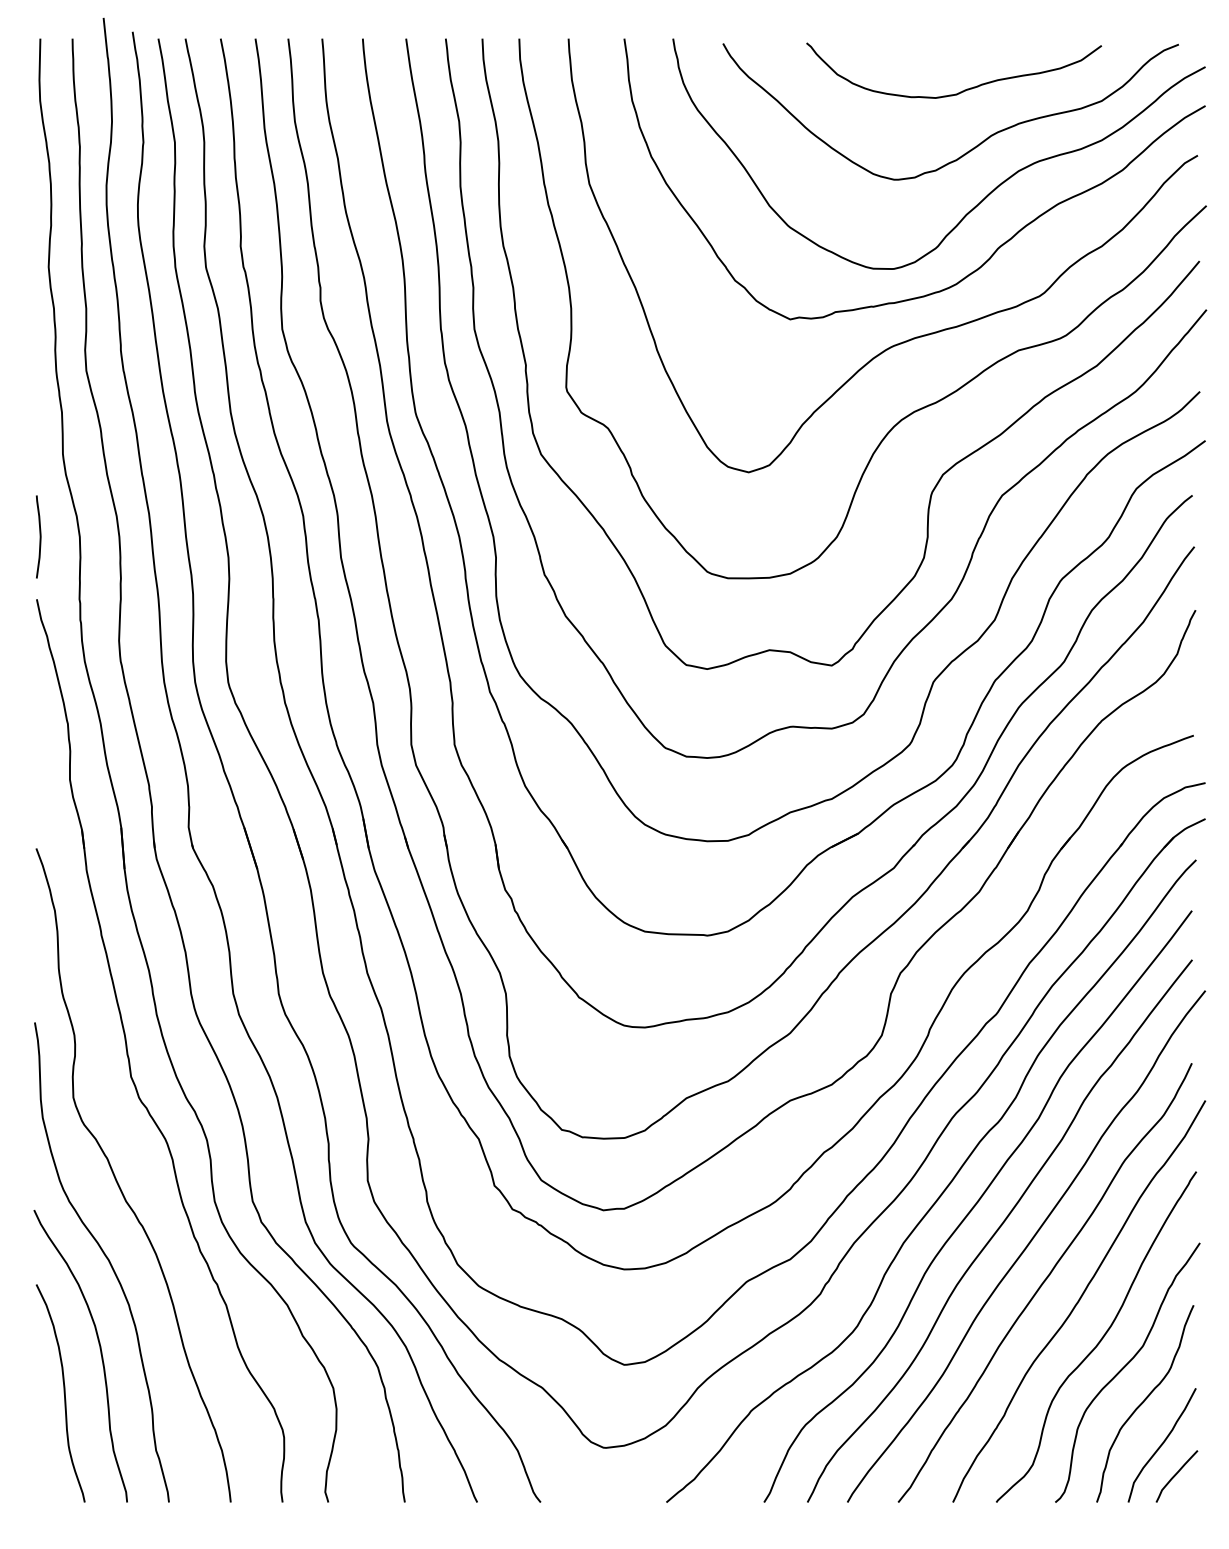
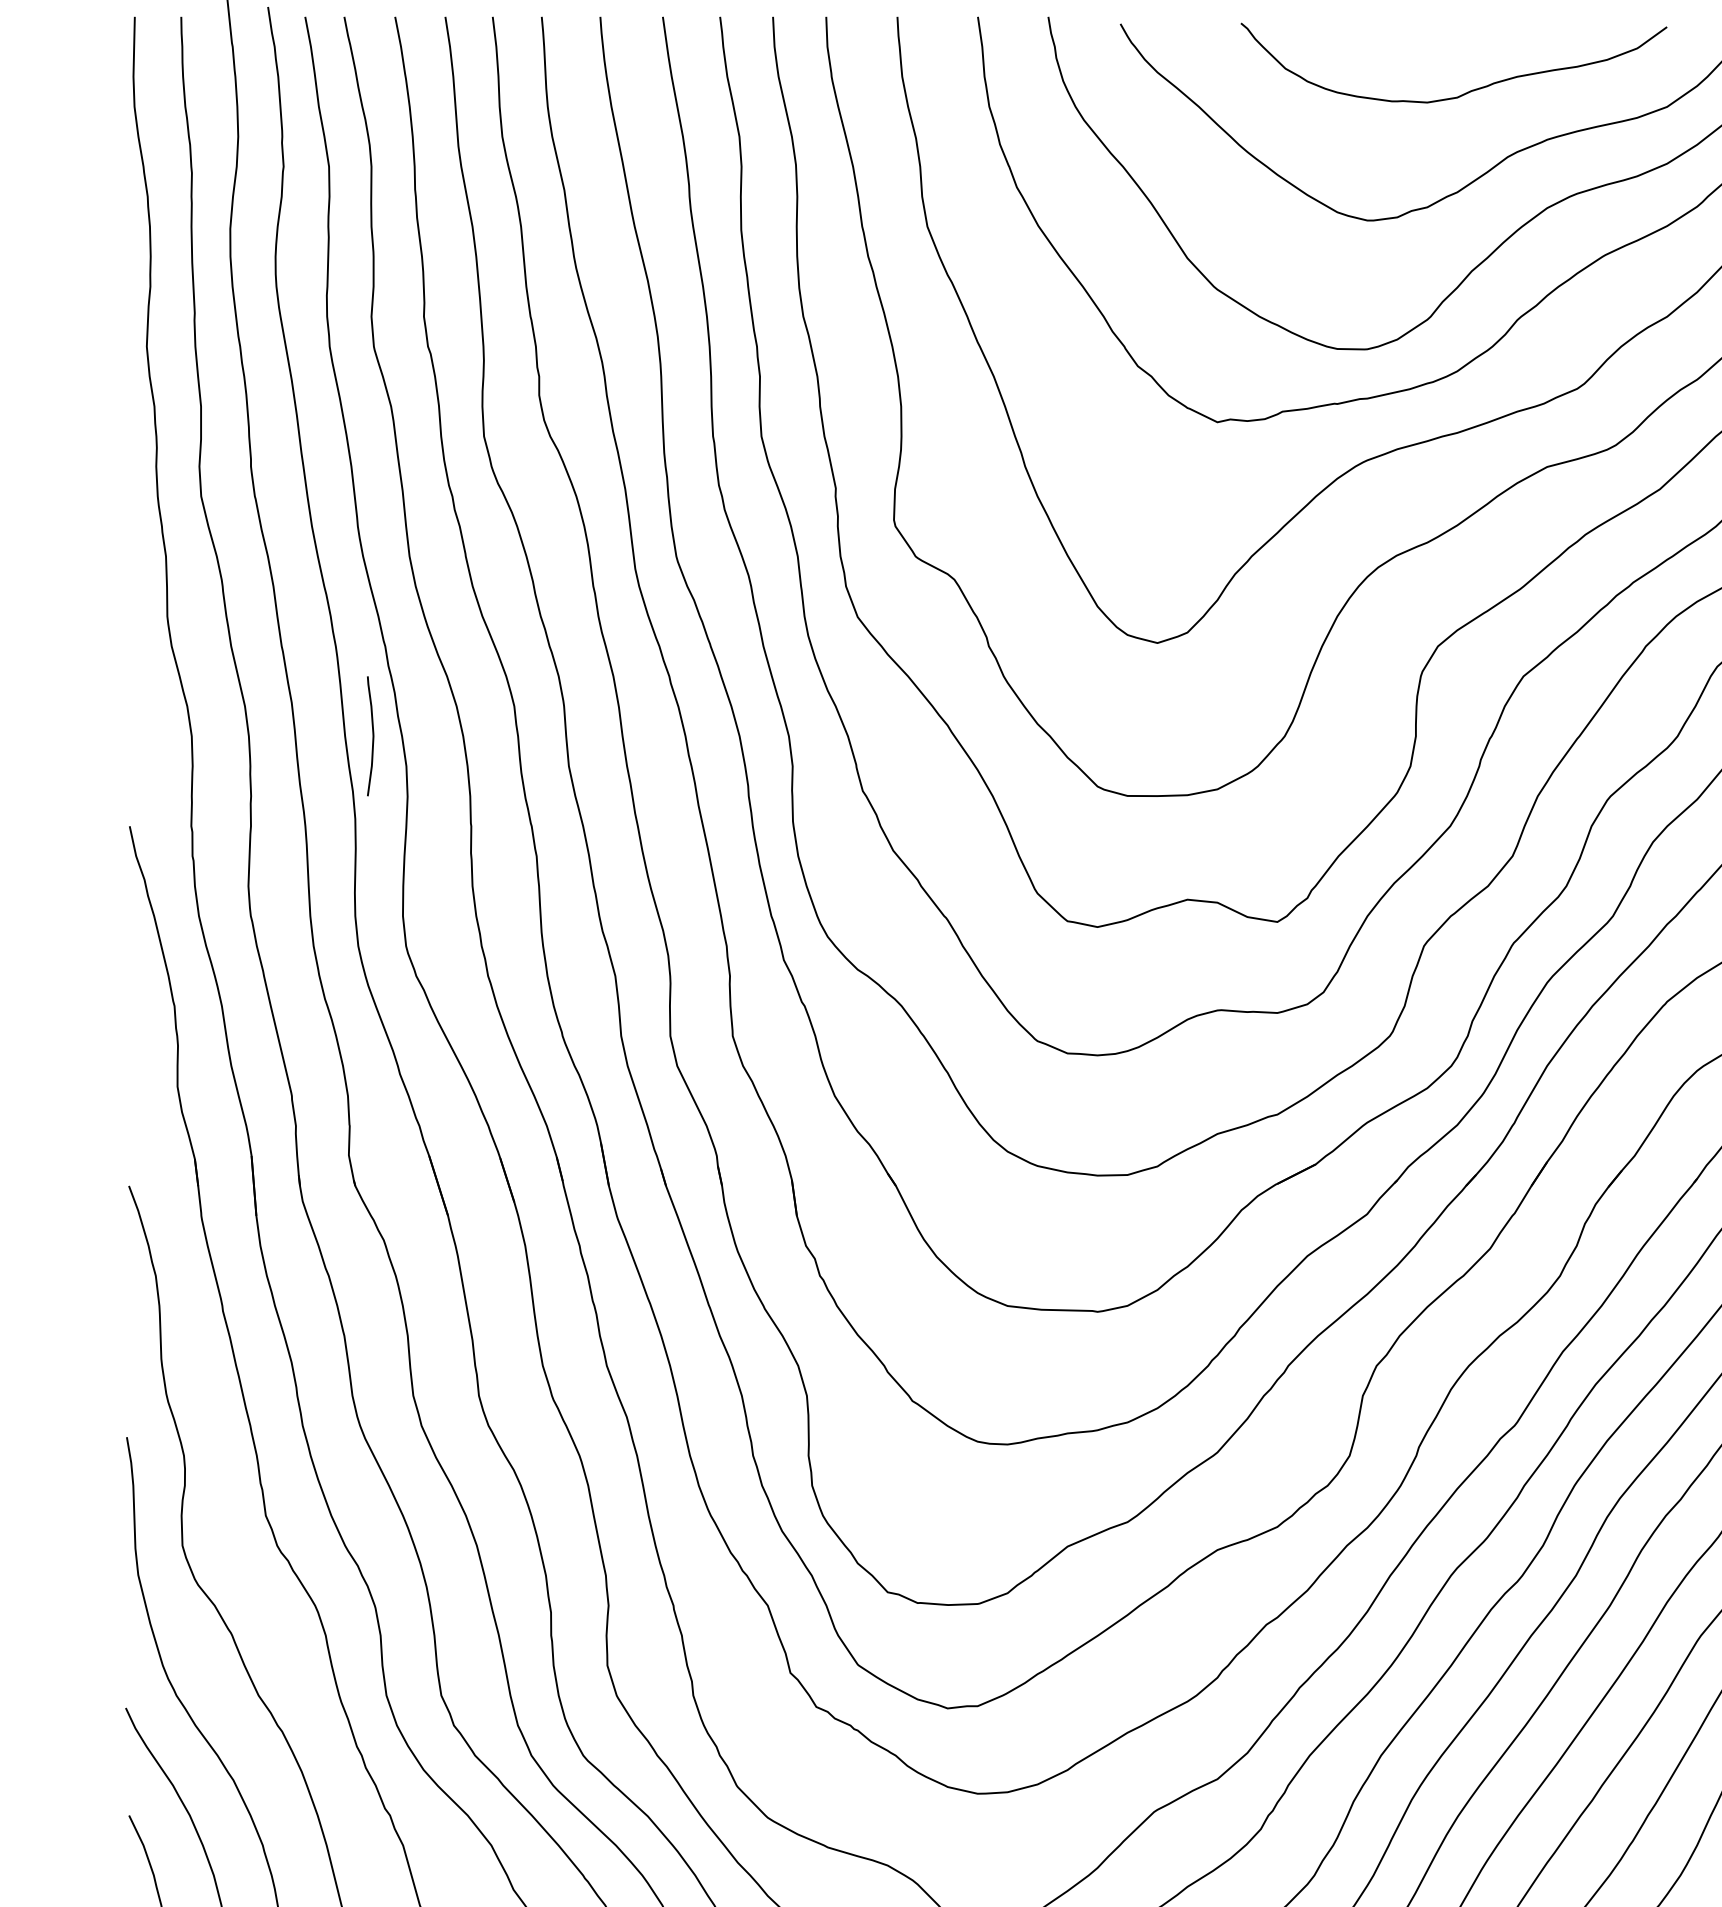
curve: (39, 536) -> (371, 735), moved

